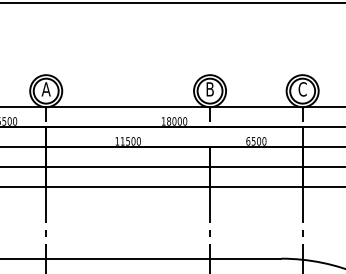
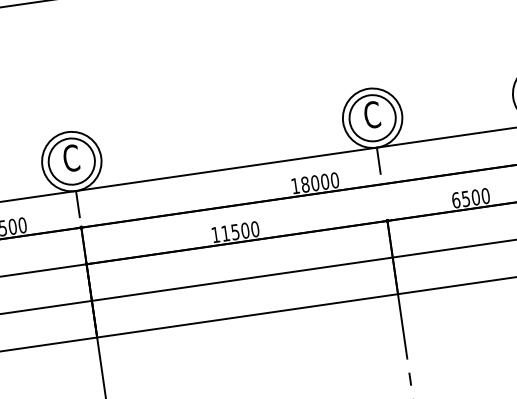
text: (45, 89) -> (70, 158), A -> C
text: (210, 89) -> (373, 115), B -> C

